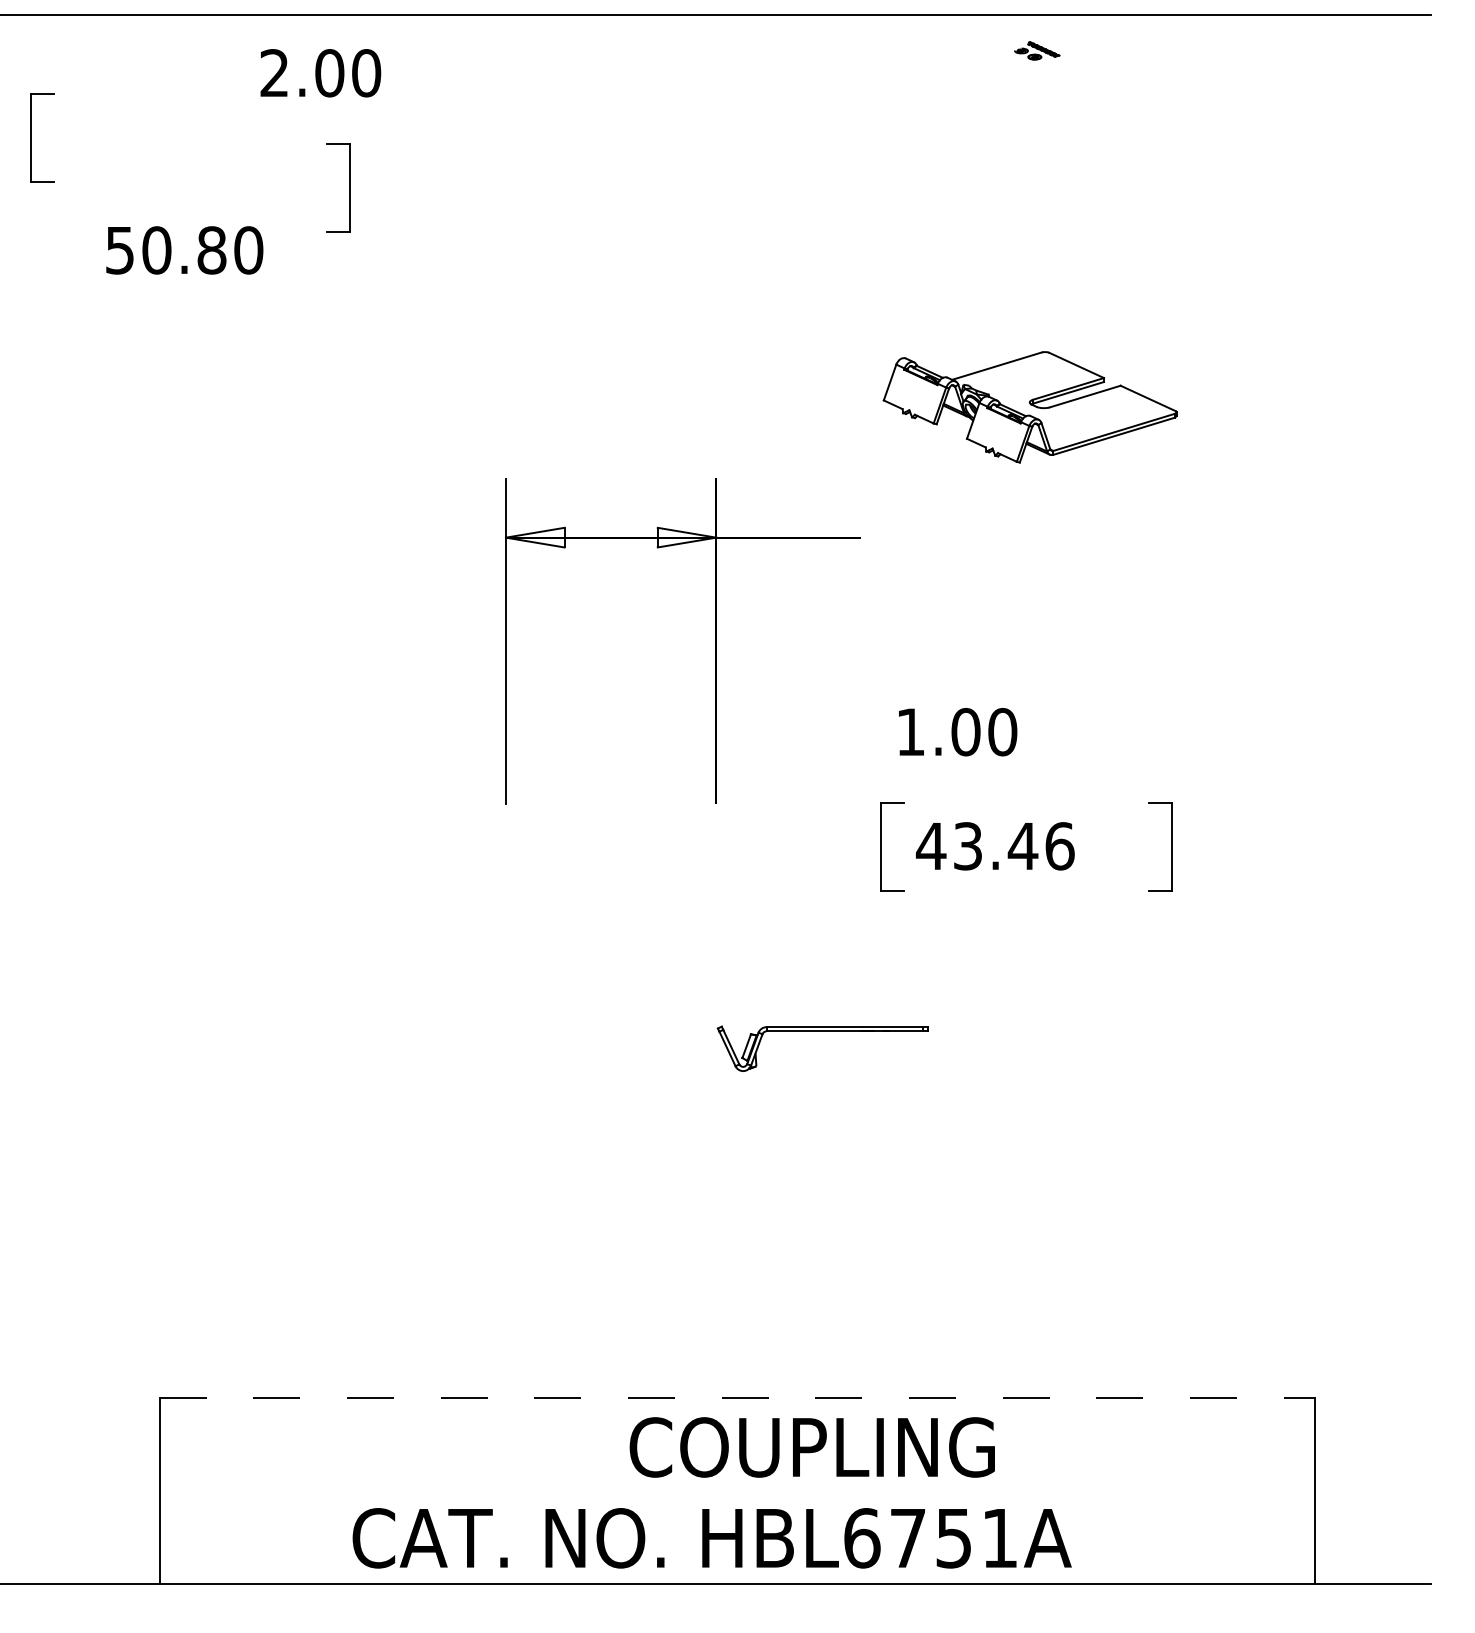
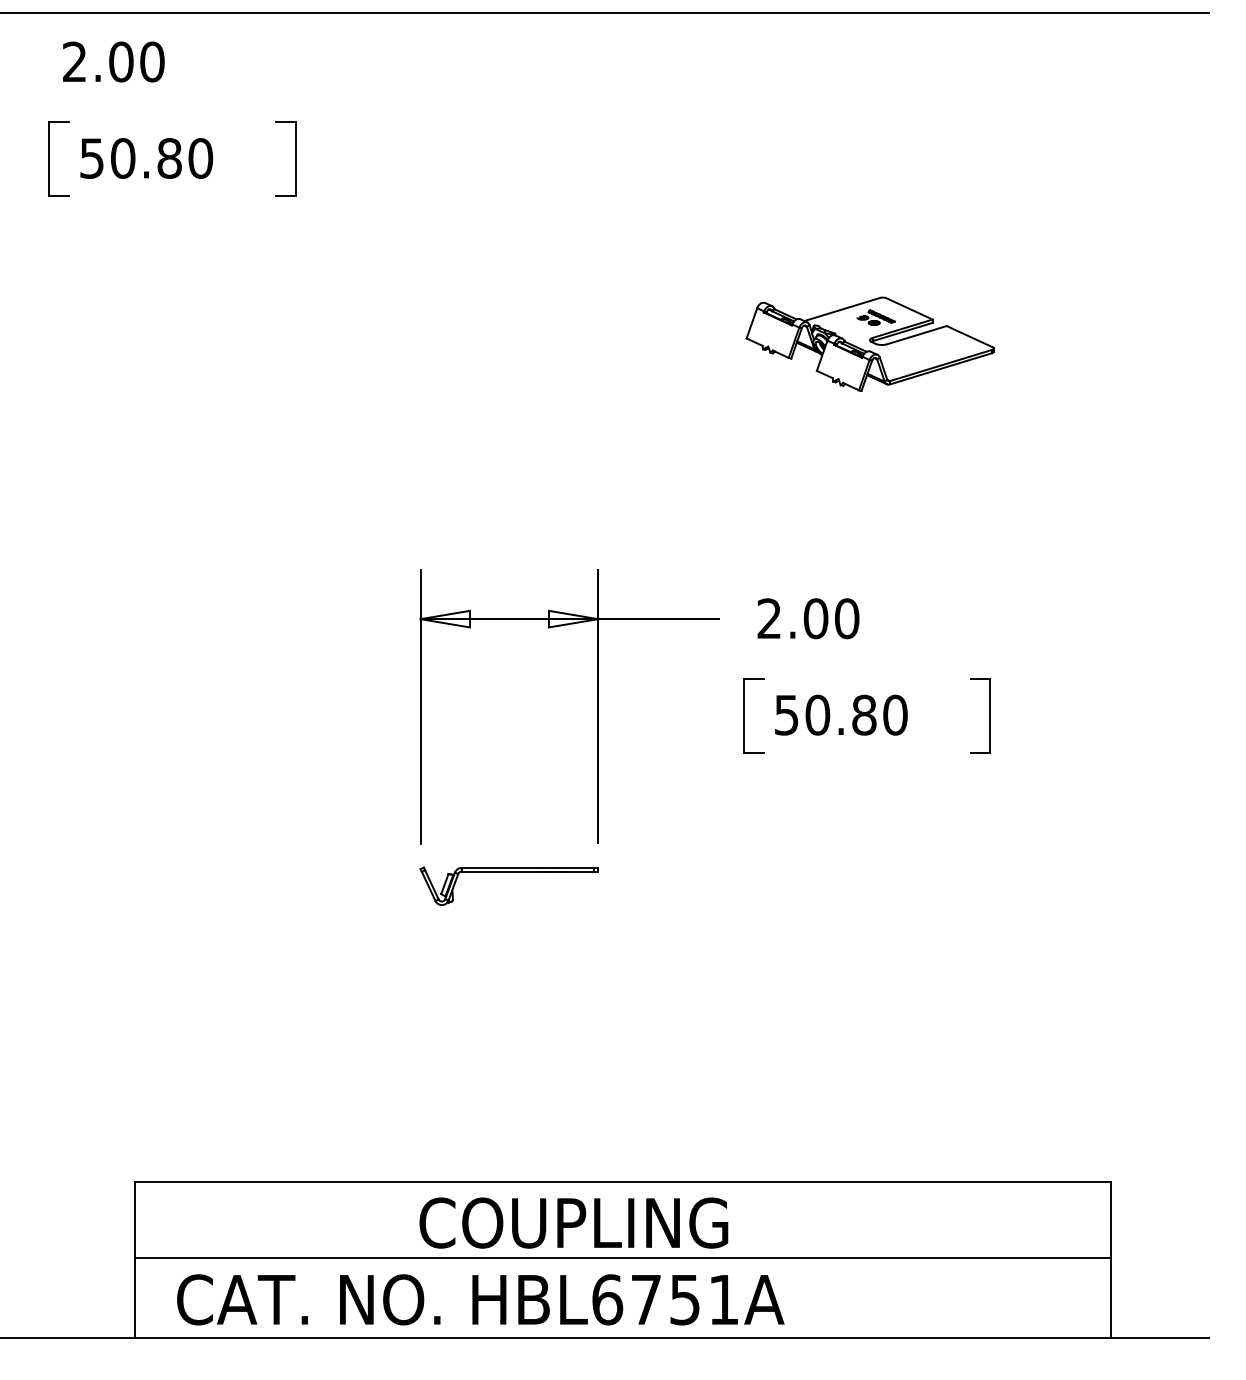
part: (1037, 50) -> (876, 317), moved
text: (320, 73) -> (113, 62), moved
part: (31, 137) -> (50, 158), moved
text: (184, 250) -> (146, 158), moved
part: (715, 641) -> (597, 706), moved
text: (909, 731) -> (768, 618), 1.00 -> 2.00
text: (994, 846) -> (840, 715), 43.46 -> 50.80
part: (822, 1031) -> (508, 871), moved
line: (737, 1398) -> (623, 1181), dashed -> solid
text: (811, 1447) -> (573, 1223), moved
line: (736, 1489) -> (622, 1258), added
text: (711, 1538) -> (480, 1300), moved

